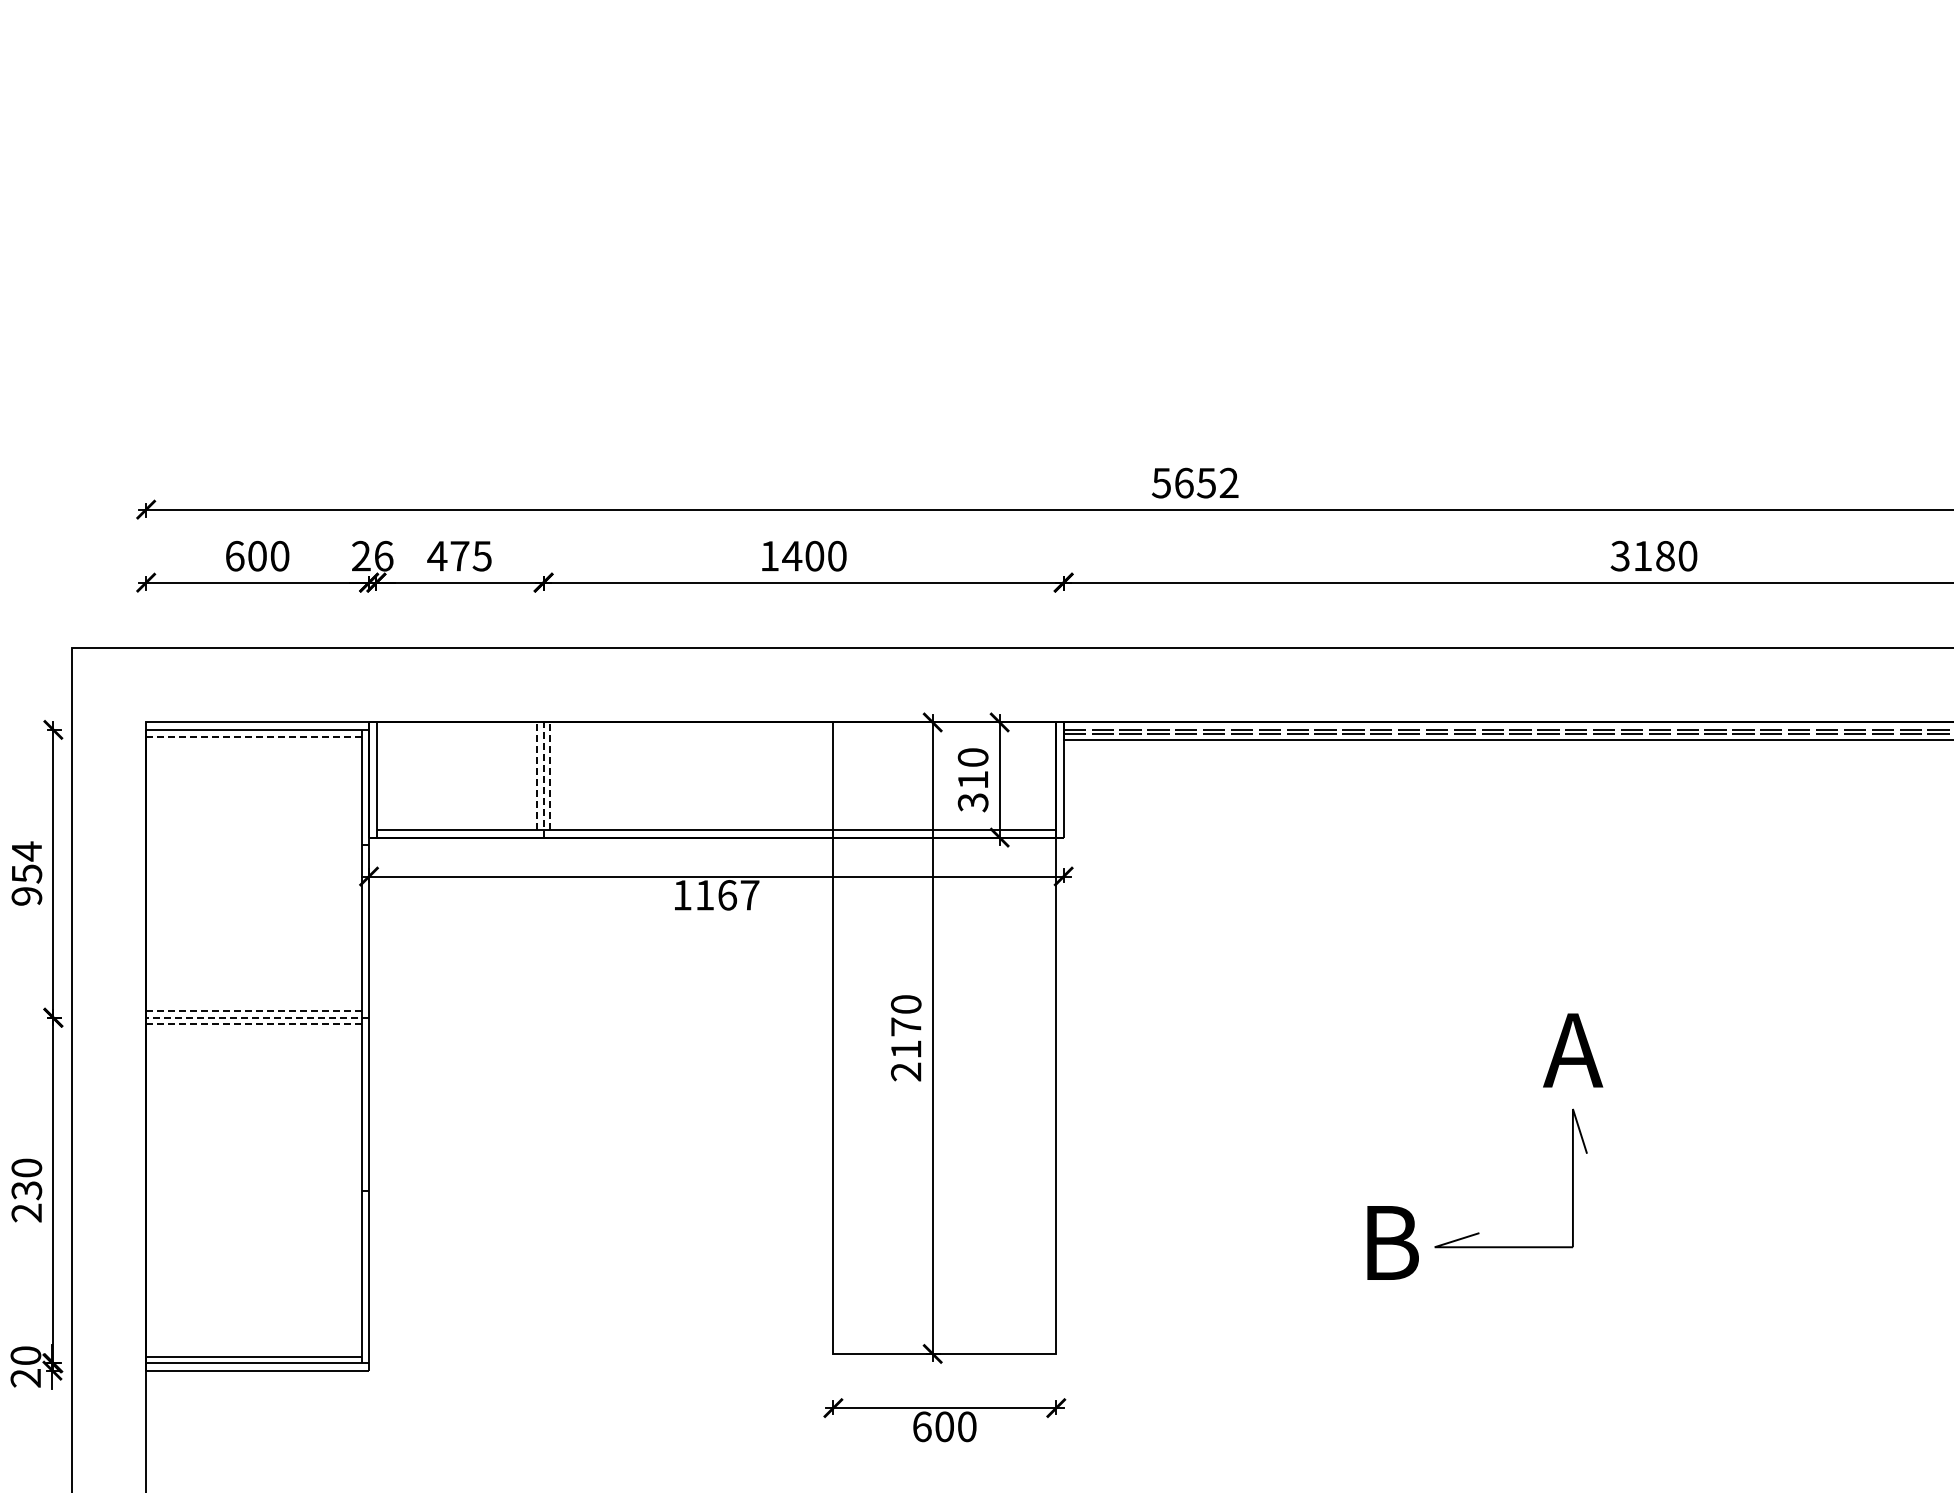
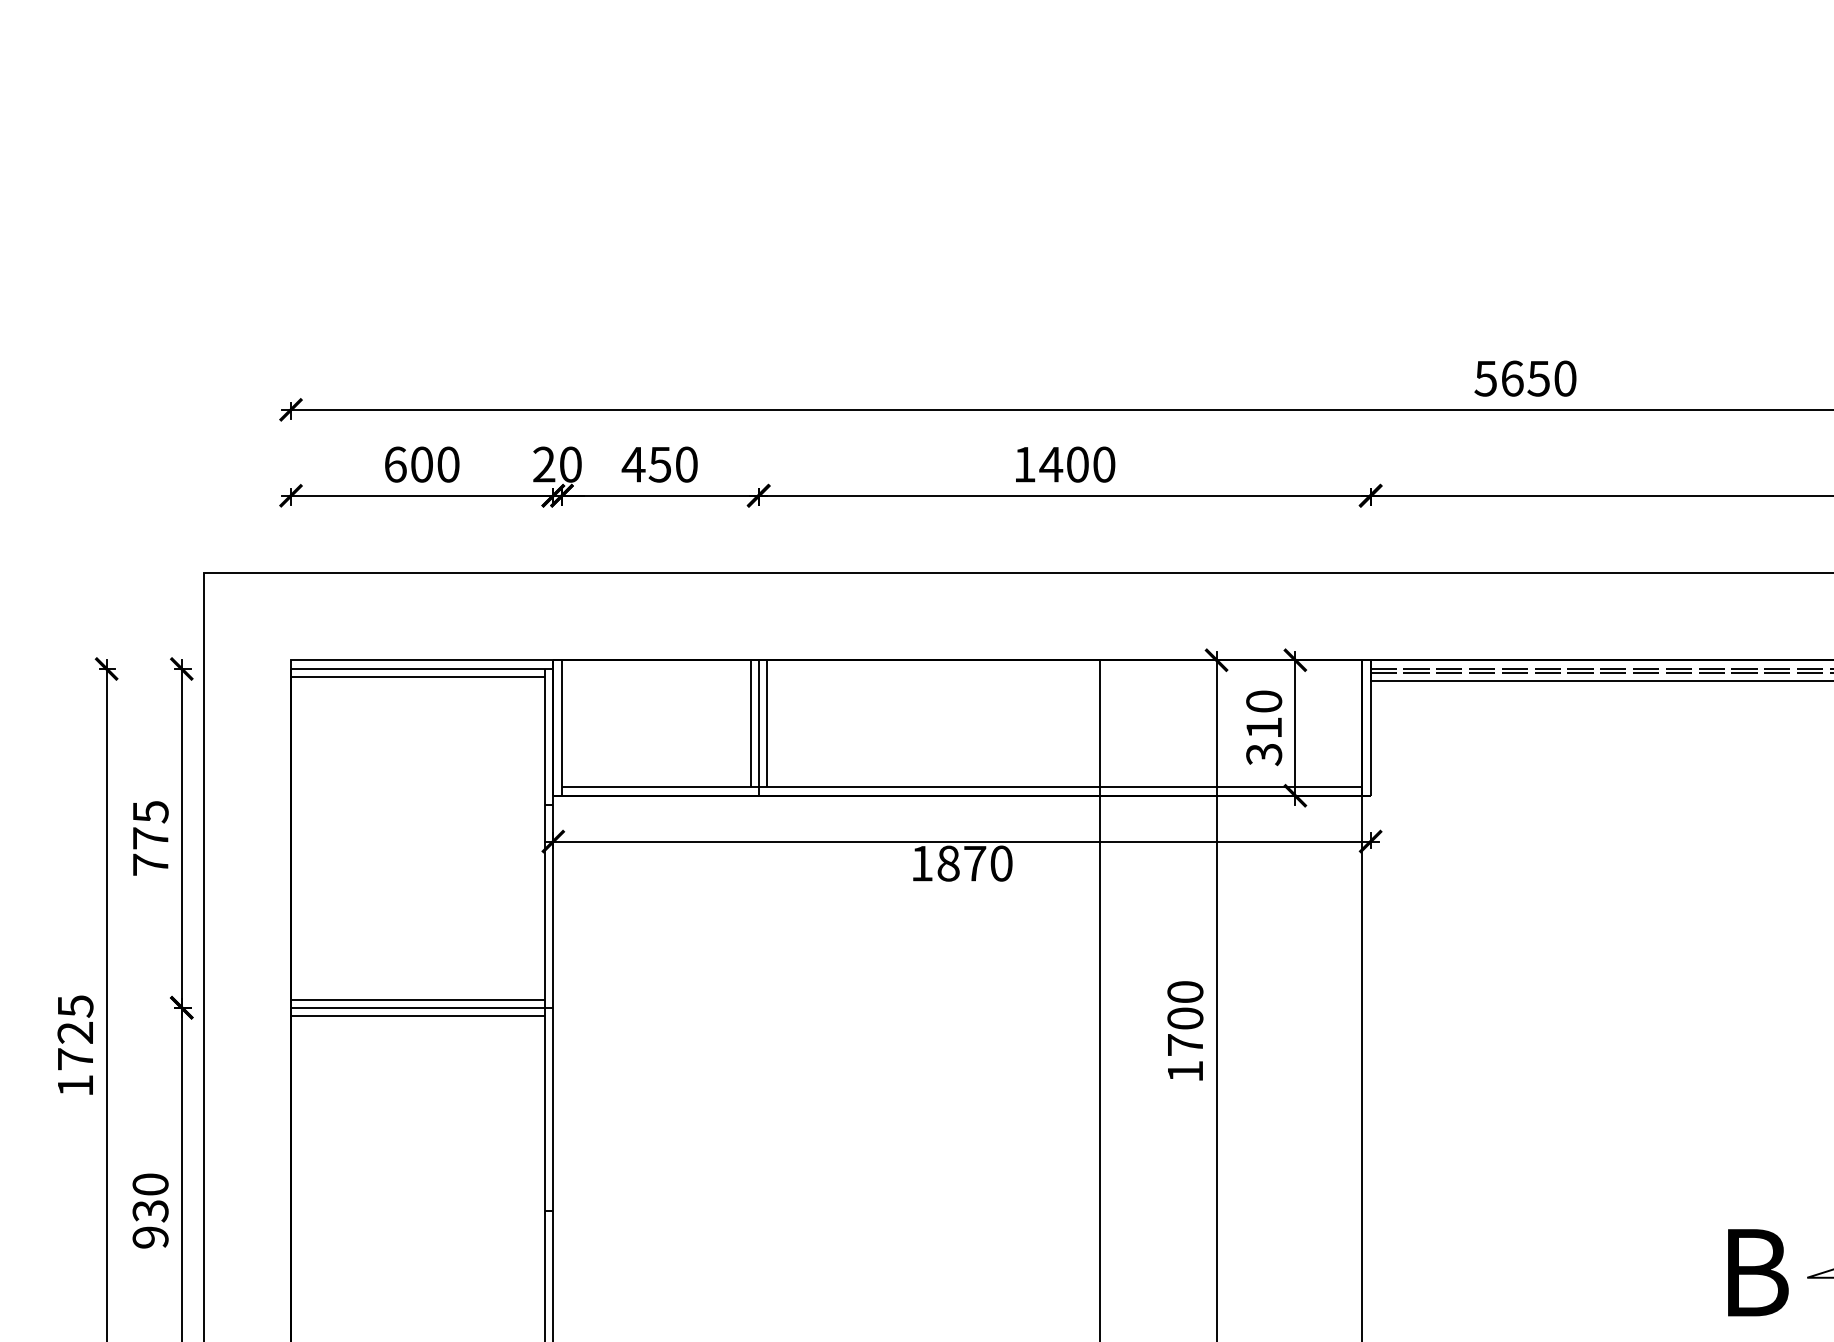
text: (1228, 482) -> (1564, 377), 5652 -> 5650
text: (383, 555) -> (570, 463), 26 -> 20
text: (470, 555) -> (672, 463), 475 -> 450
line: (253, 736) -> (417, 676), dashed -> solid
line: (536, 776) -> (750, 723), dashed -> solid
line: (550, 776) -> (766, 723), dashed -> solid
line: (543, 780) -> (758, 728), dashed -> solid
text: (26, 873) -> (150, 837), 954 -> 775
text: (727, 895) -> (975, 863), 1167 -> 1870
line: (253, 1011) -> (417, 1000), dashed -> solid
line: (257, 1017) -> (422, 1007), dashed -> solid
line: (253, 1024) -> (417, 1015), dashed -> solid
text: (906, 1049) -> (1185, 1045), 2170 -> 1700
text: (27, 1212) -> (151, 1236), 230 -> 930

